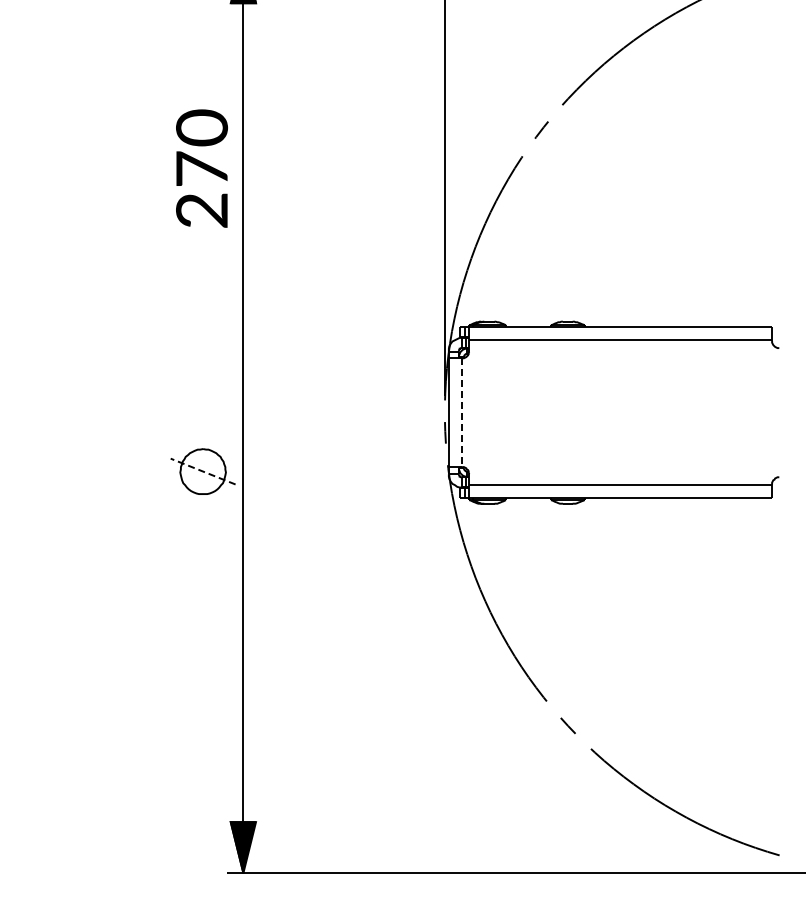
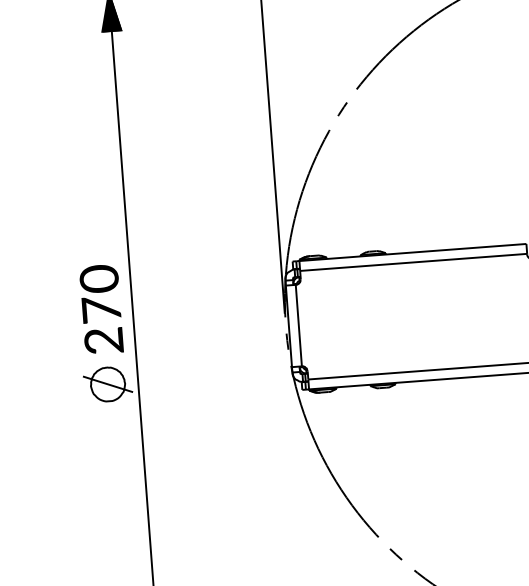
text: (201, 168) -> (101, 309), moved
line: (462, 413) -> (299, 326), dashed -> solid
line: (203, 471) -> (108, 384), dashed -> solid

